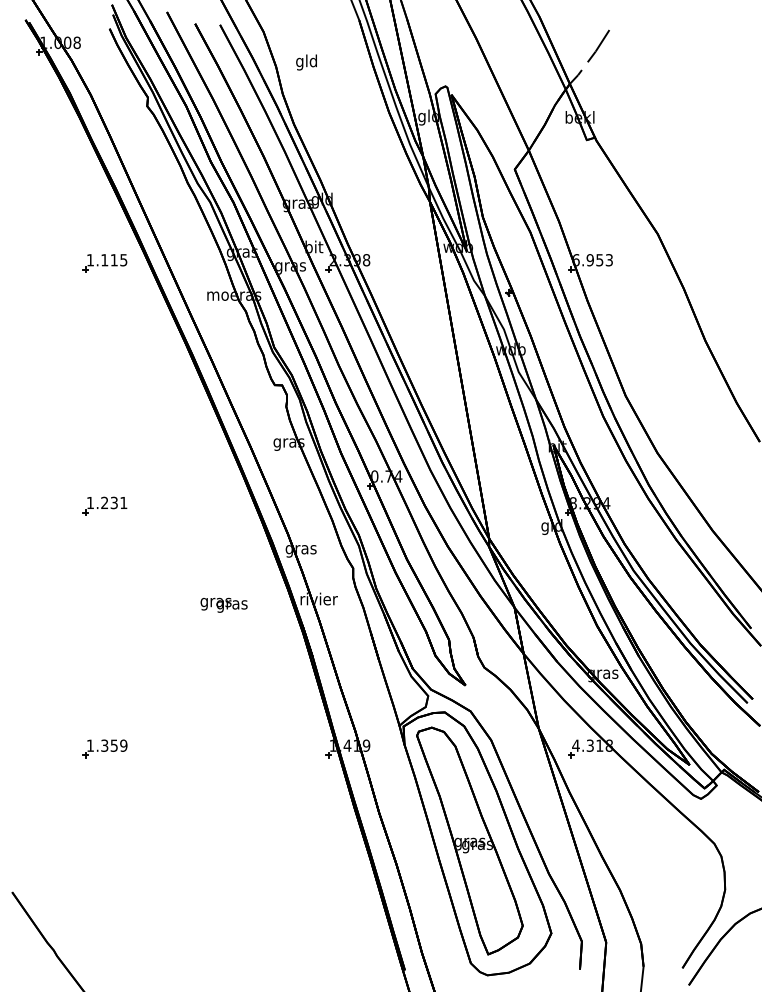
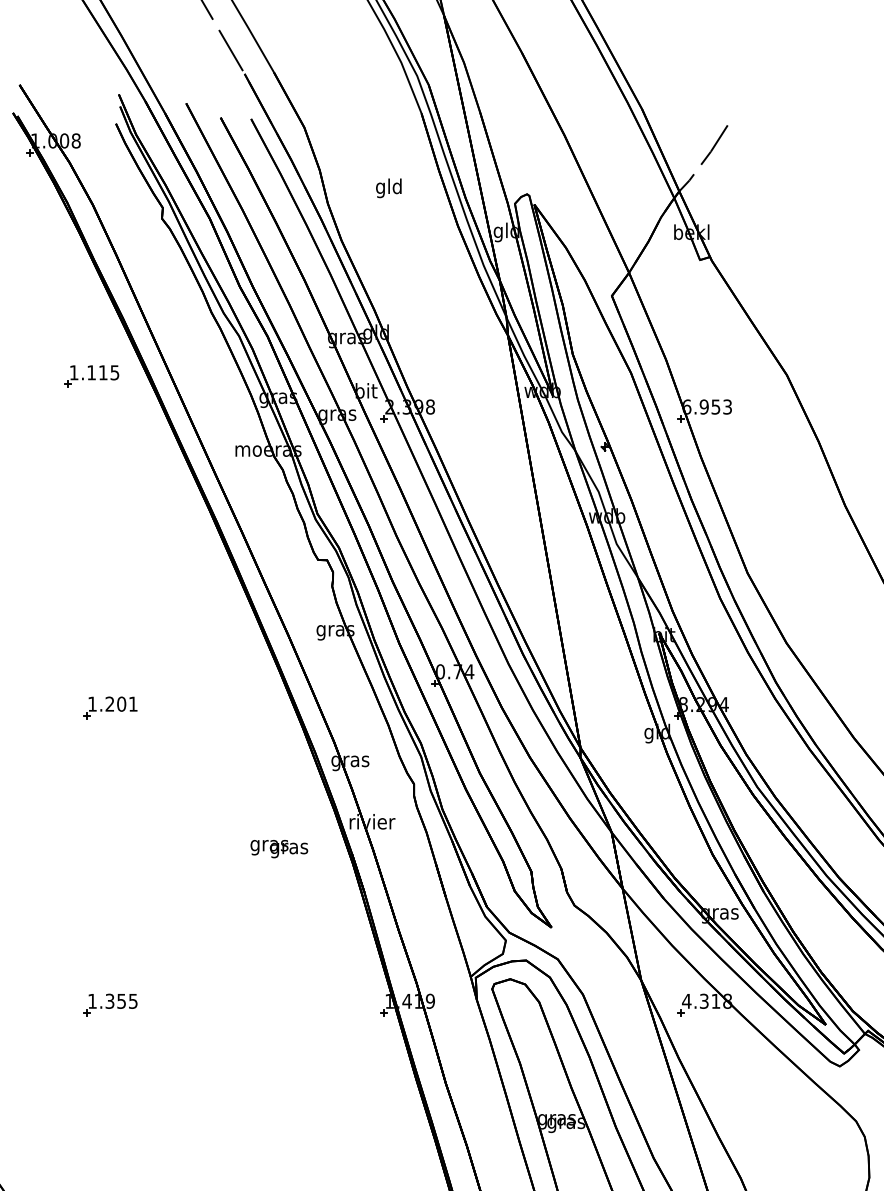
text: (306, 62) -> (388, 188), moved
part: (104, 263) -> (91, 376), moved
text: (113, 502) -> (120, 703), 1.231 -> 1.201
text: (223, 604) -> (278, 848), moved
text: (123, 745) -> (132, 1001), 1.359 -> 1.355

